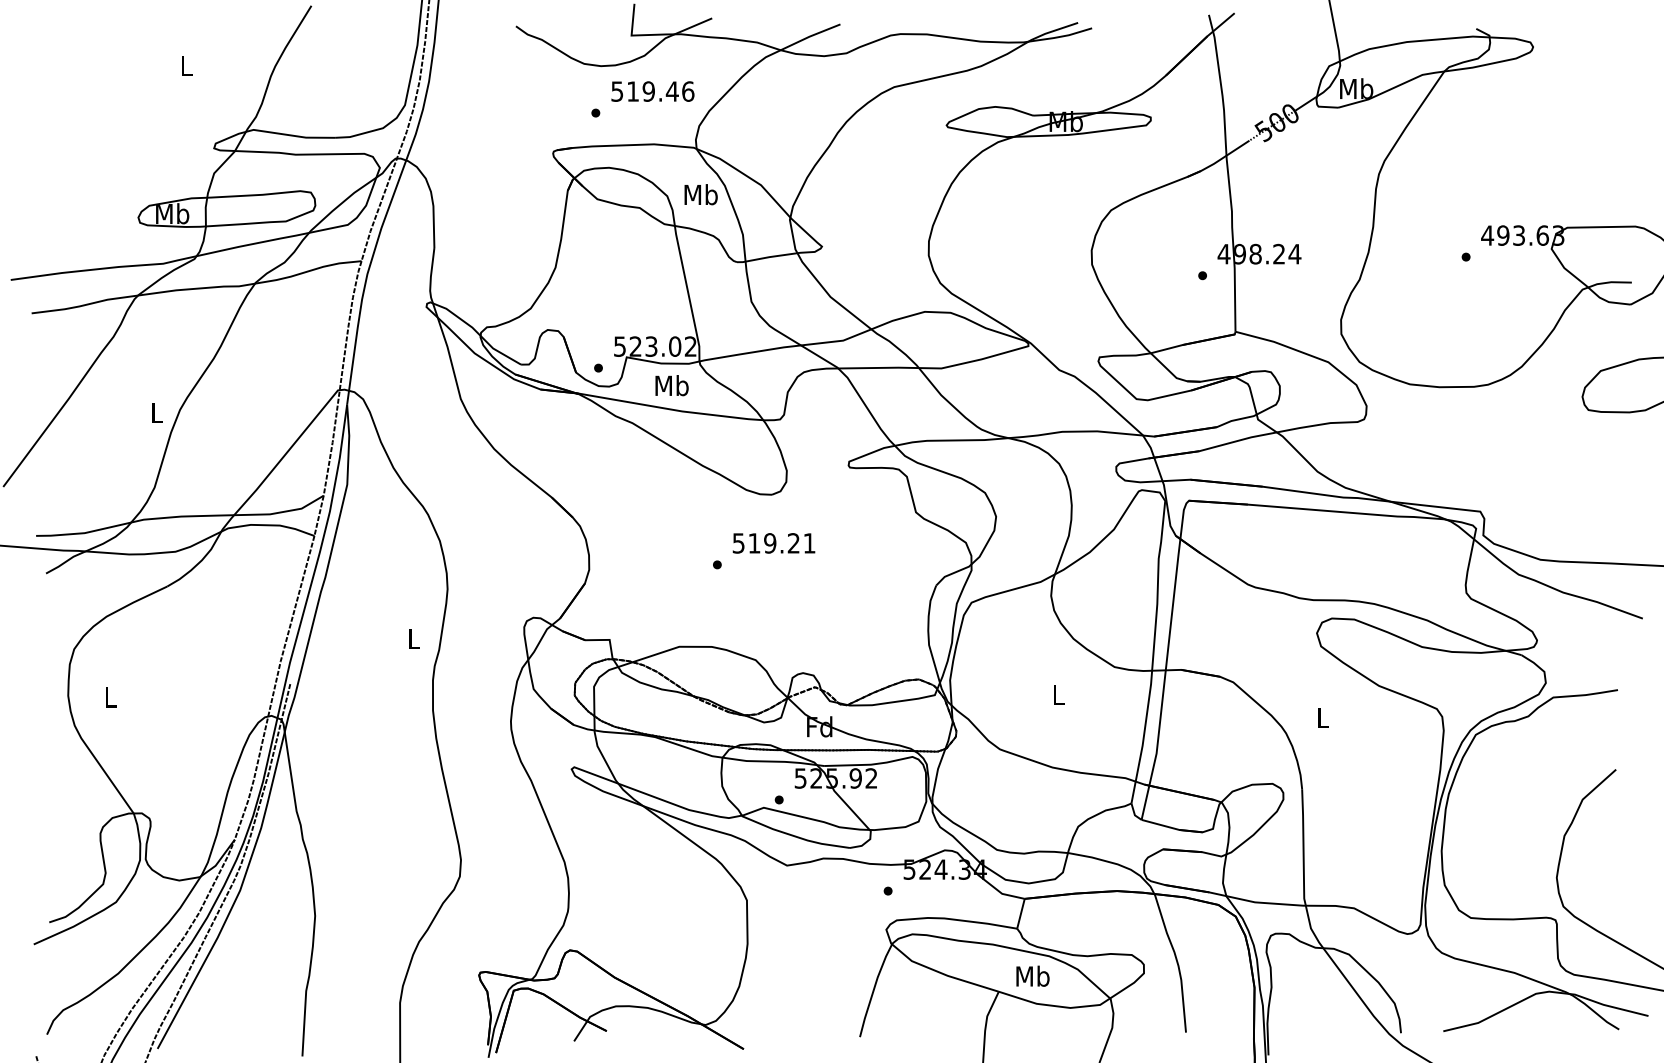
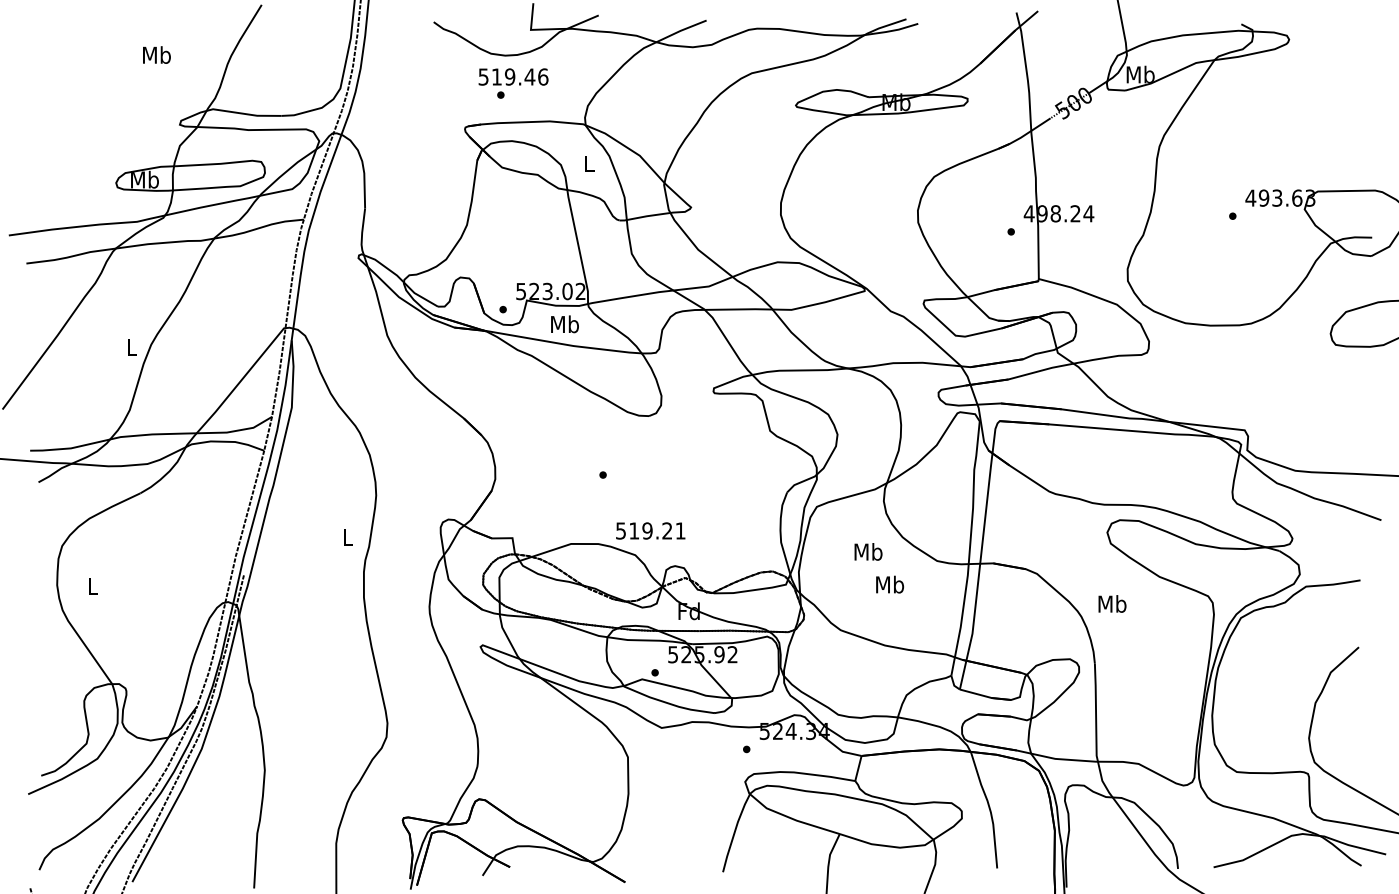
text: (186, 65) -> (156, 55), L -> Mb
text: (652, 91) -> (513, 76), moved
text: (700, 194) -> (588, 163), Mb -> L
text: (773, 543) -> (650, 531), moved
text: (1058, 694) -> (889, 584), L -> Mb
text: (1322, 717) -> (1112, 603), L -> Mb
text: (1032, 975) -> (868, 551), moved

